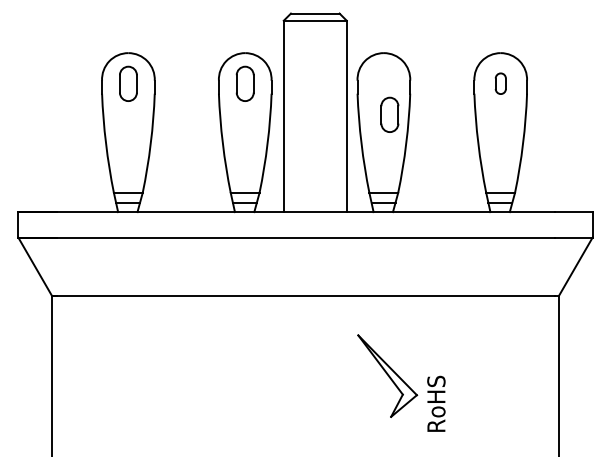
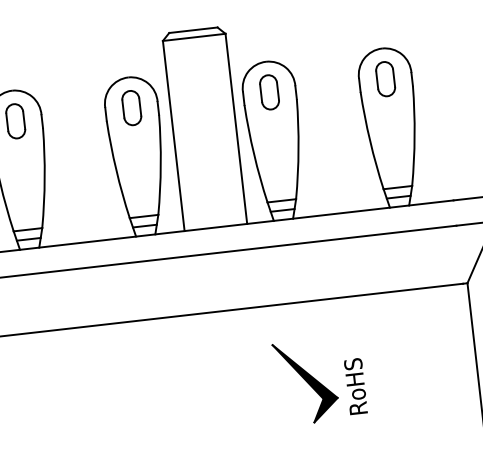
part: (500, 83) -> (385, 78), size x1.67
part: (389, 114) -> (269, 92), moved
fill: (387, 375) -> (306, 381), added
text: (436, 403) -> (355, 386), moved

